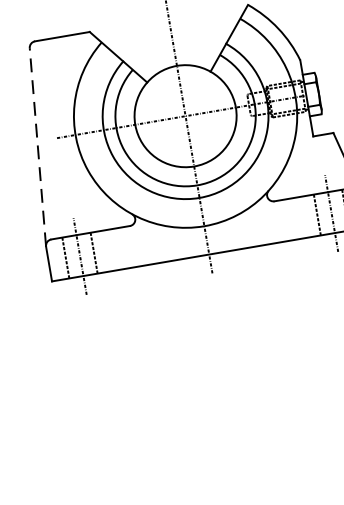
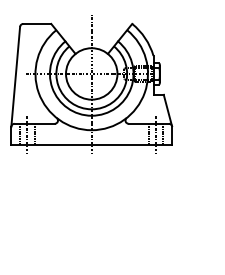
line: (37, 146) -> (15, 76), dashed -> solid

